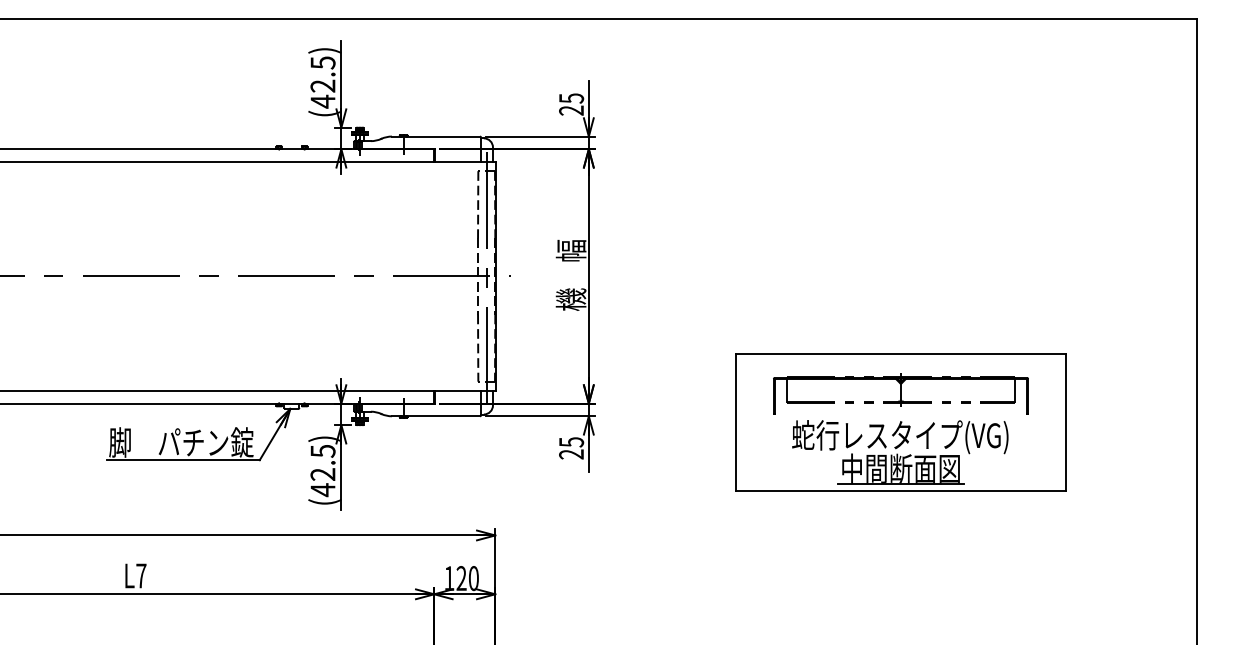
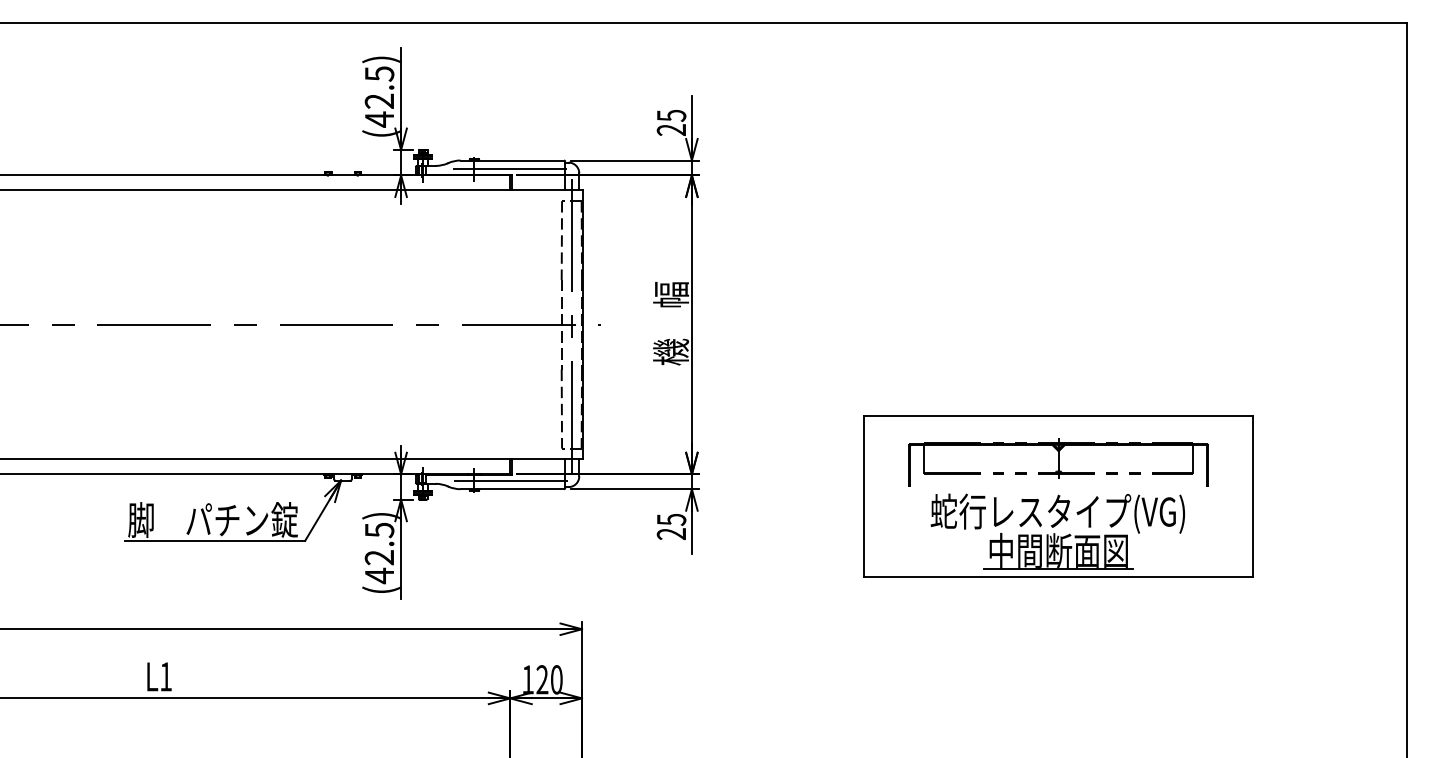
line: (433, 143) -> (509, 168), added
line: (433, 409) -> (509, 481), added
text: (141, 575) -> (166, 676), L7 -> L1

